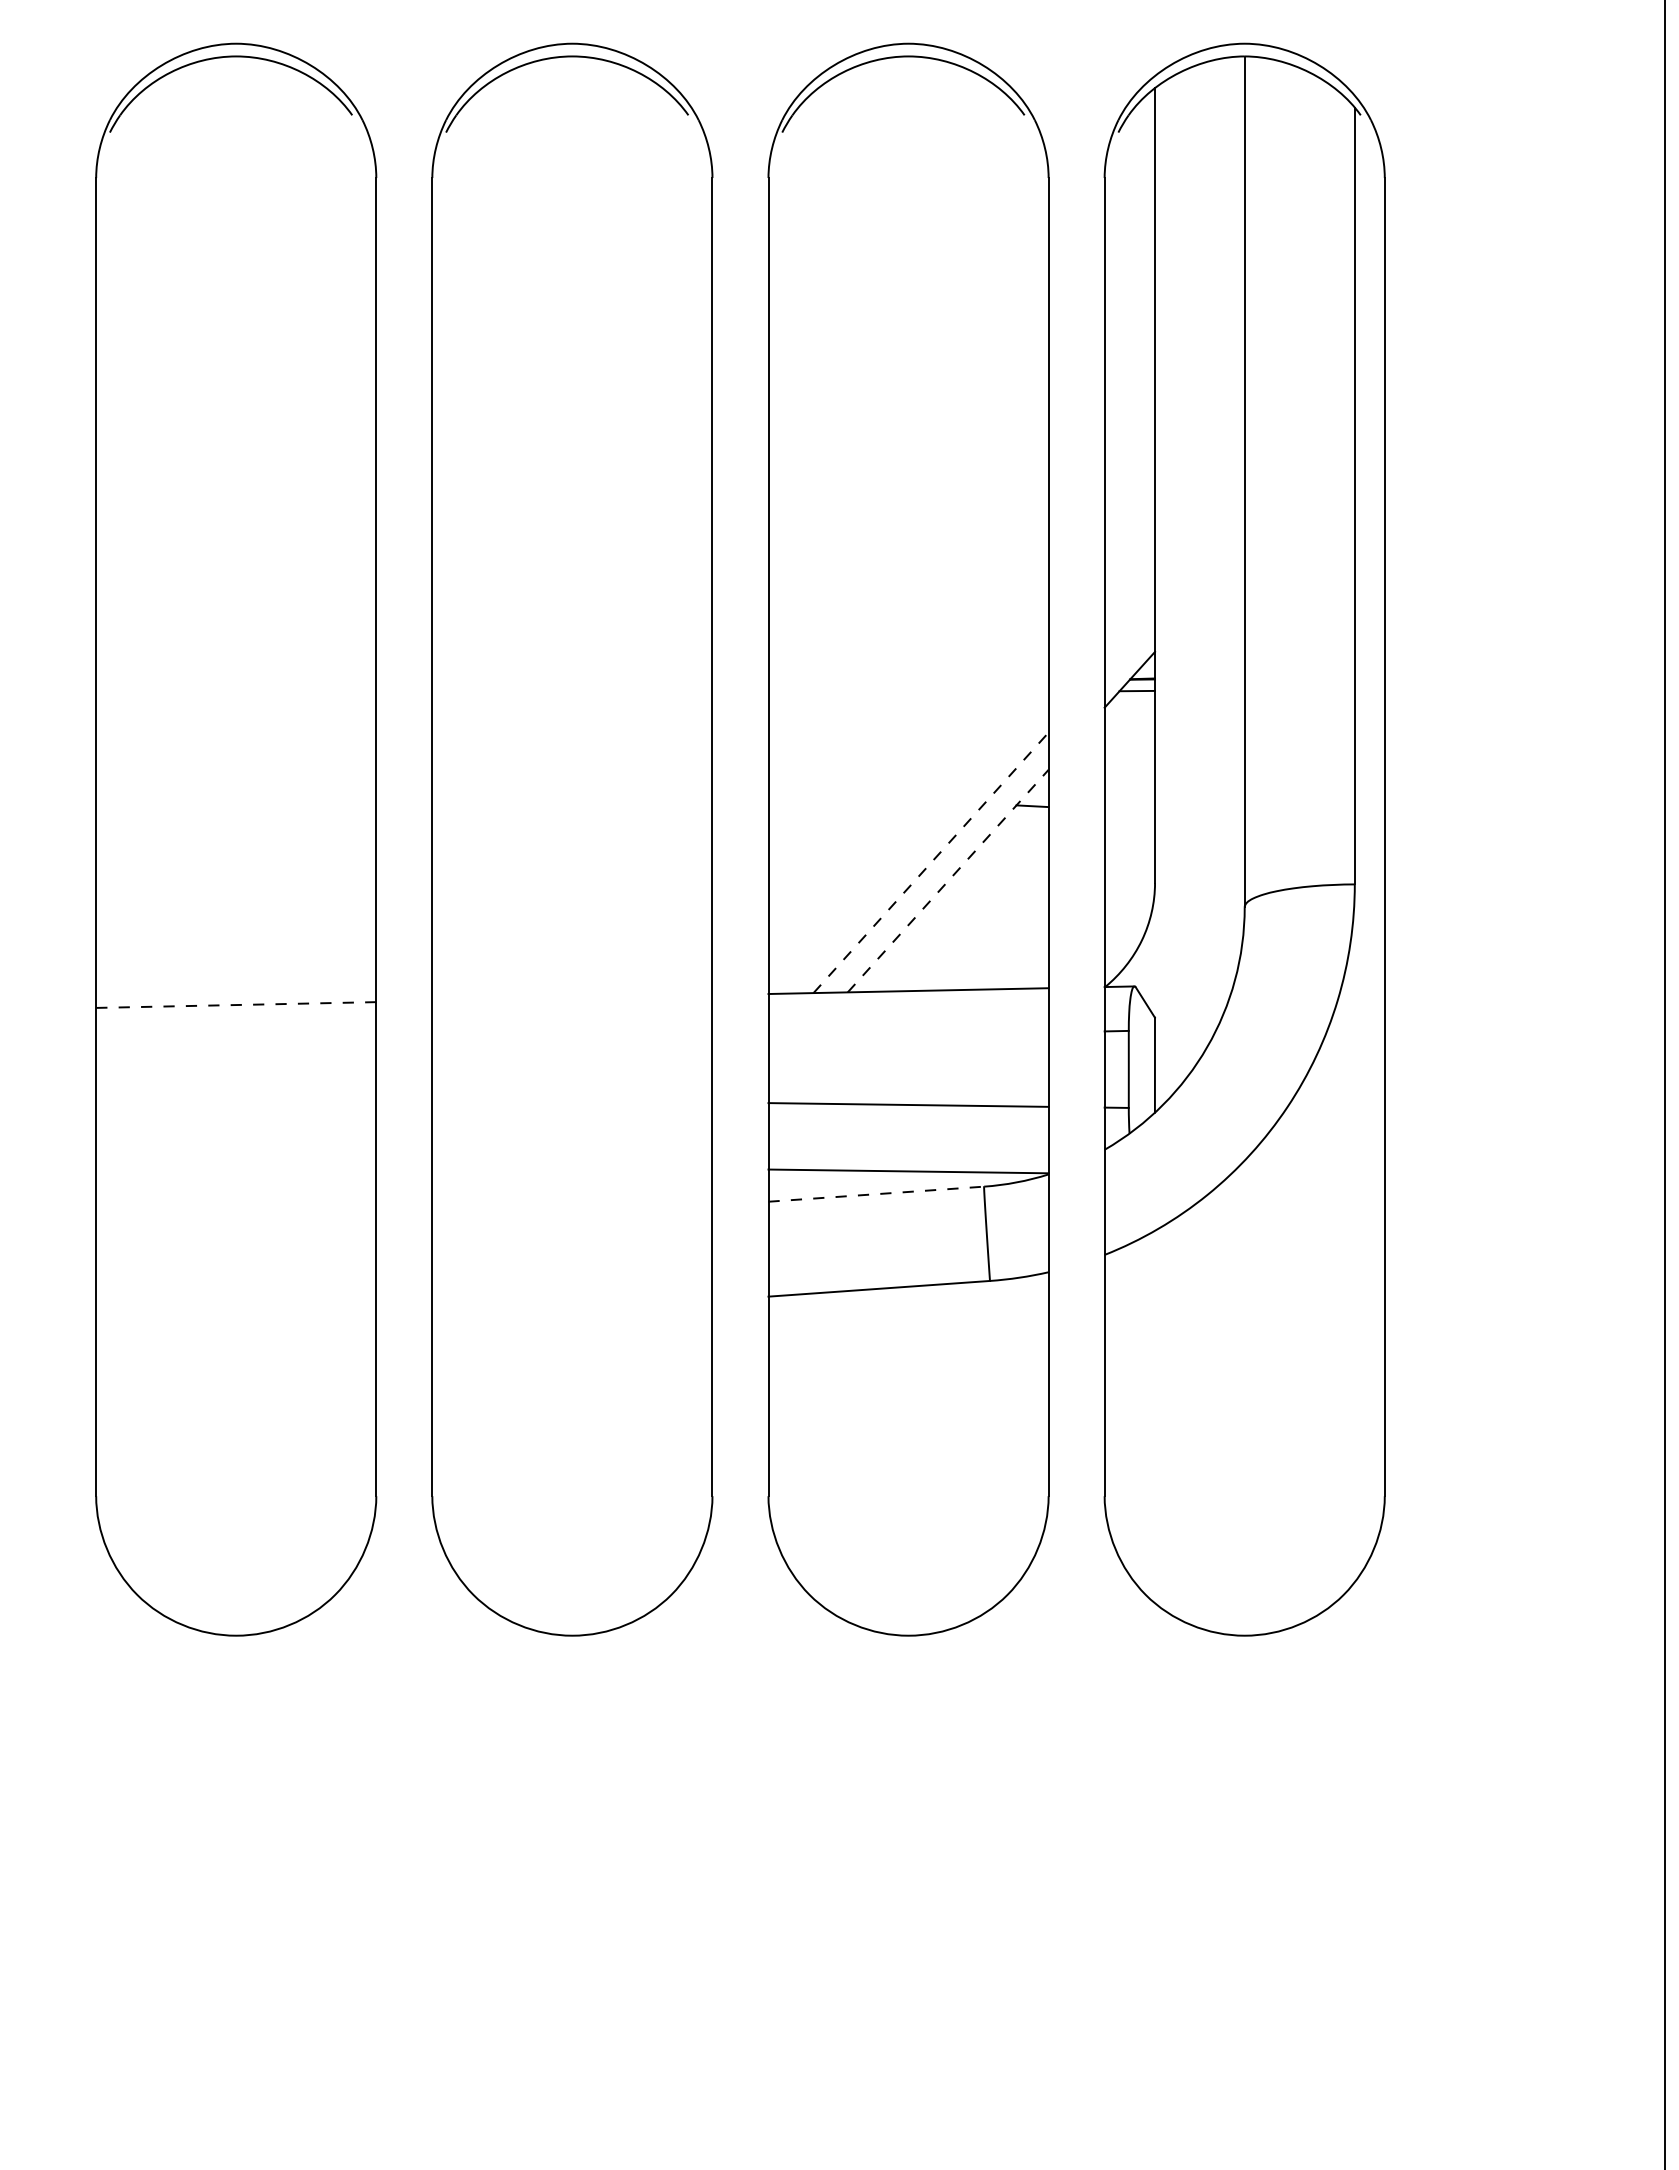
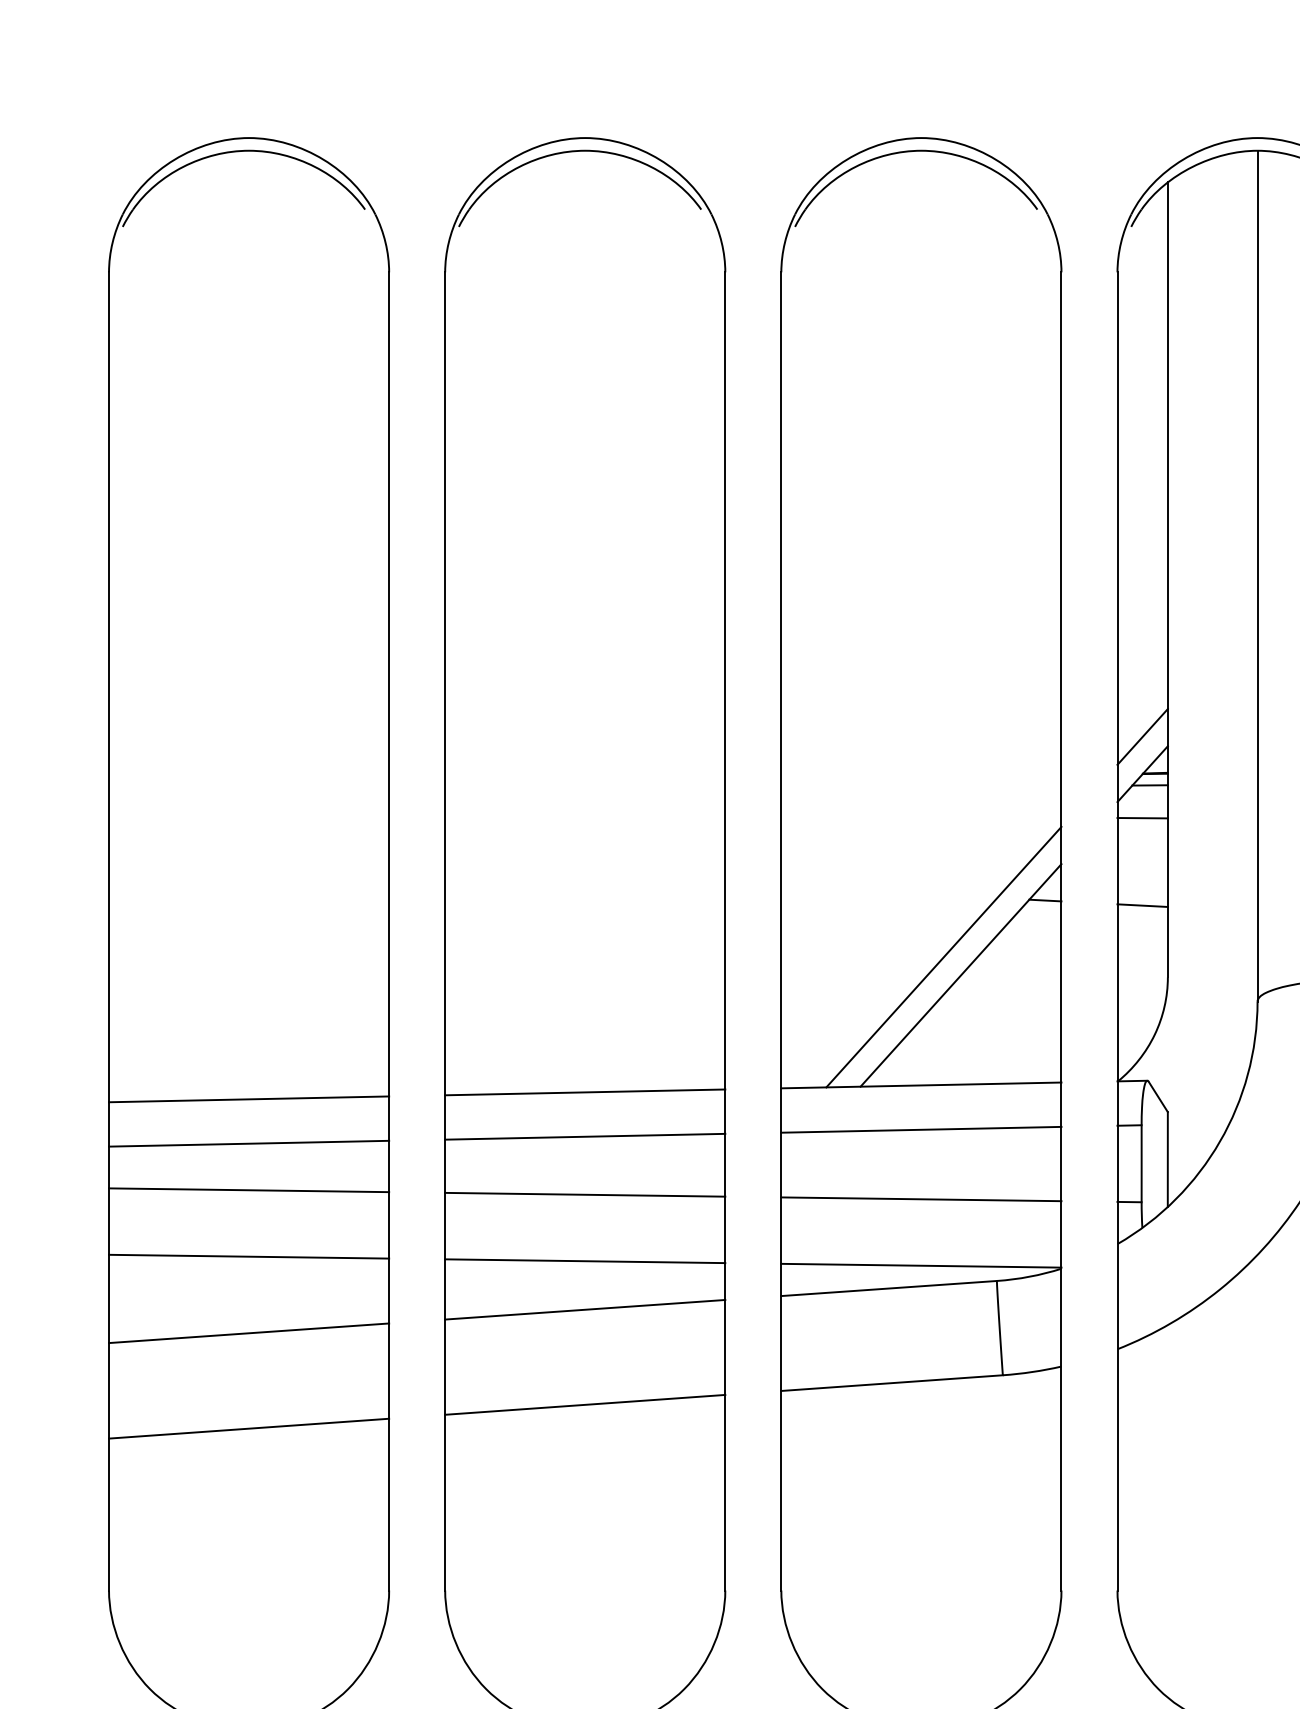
line: (1129, 642) -> (1142, 736), added
line: (1129, 723) -> (1142, 817), added
line: (1129, 811) -> (1142, 905), added
line: (931, 862) -> (944, 956), dashed -> solid
line: (948, 881) -> (961, 975), dashed -> solid
line: (572, 997) -> (585, 1091), added
line: (235, 1005) -> (248, 1099), dashed -> solid
line: (908, 1035) -> (921, 1129), added
line: (572, 1042) -> (585, 1136), added
line: (236, 1049) -> (249, 1143), added
line: (236, 1095) -> (249, 1189), added
line: (572, 1100) -> (585, 1194), added
line: (236, 1162) -> (249, 1256), added
line: (572, 1166) -> (585, 1260), added
line: (876, 1194) -> (889, 1288), dashed -> solid
line: (572, 1215) -> (585, 1309), added
line: (236, 1238) -> (249, 1332), added
line: (572, 1310) -> (585, 1404), added
line: (236, 1334) -> (249, 1428), added

